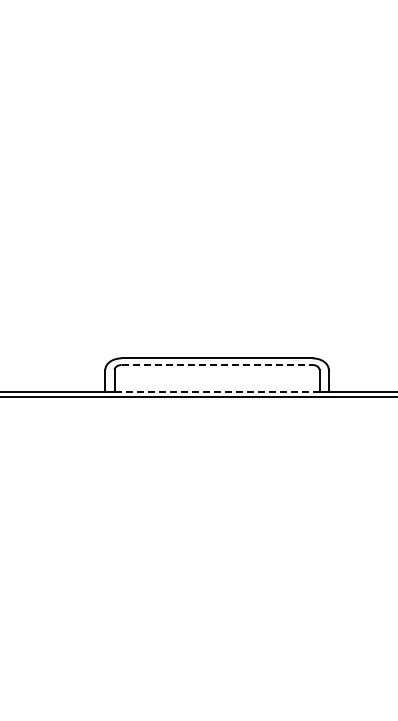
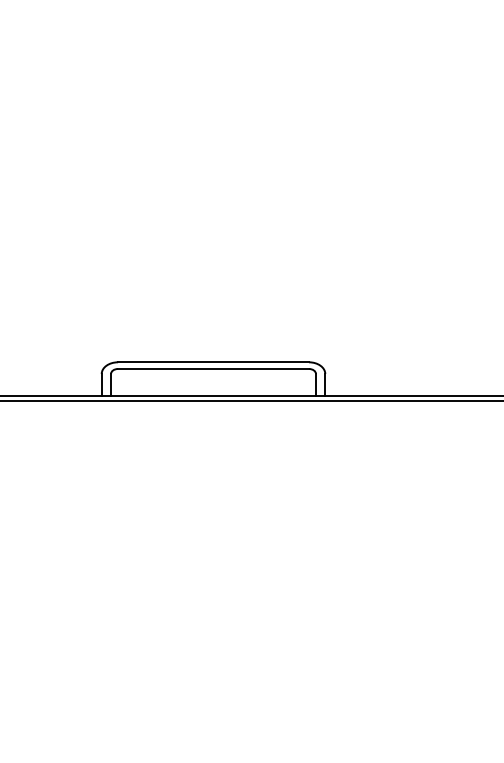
line: (218, 364) -> (214, 368), dashed -> solid
line: (217, 391) -> (213, 395), dashed -> solid

